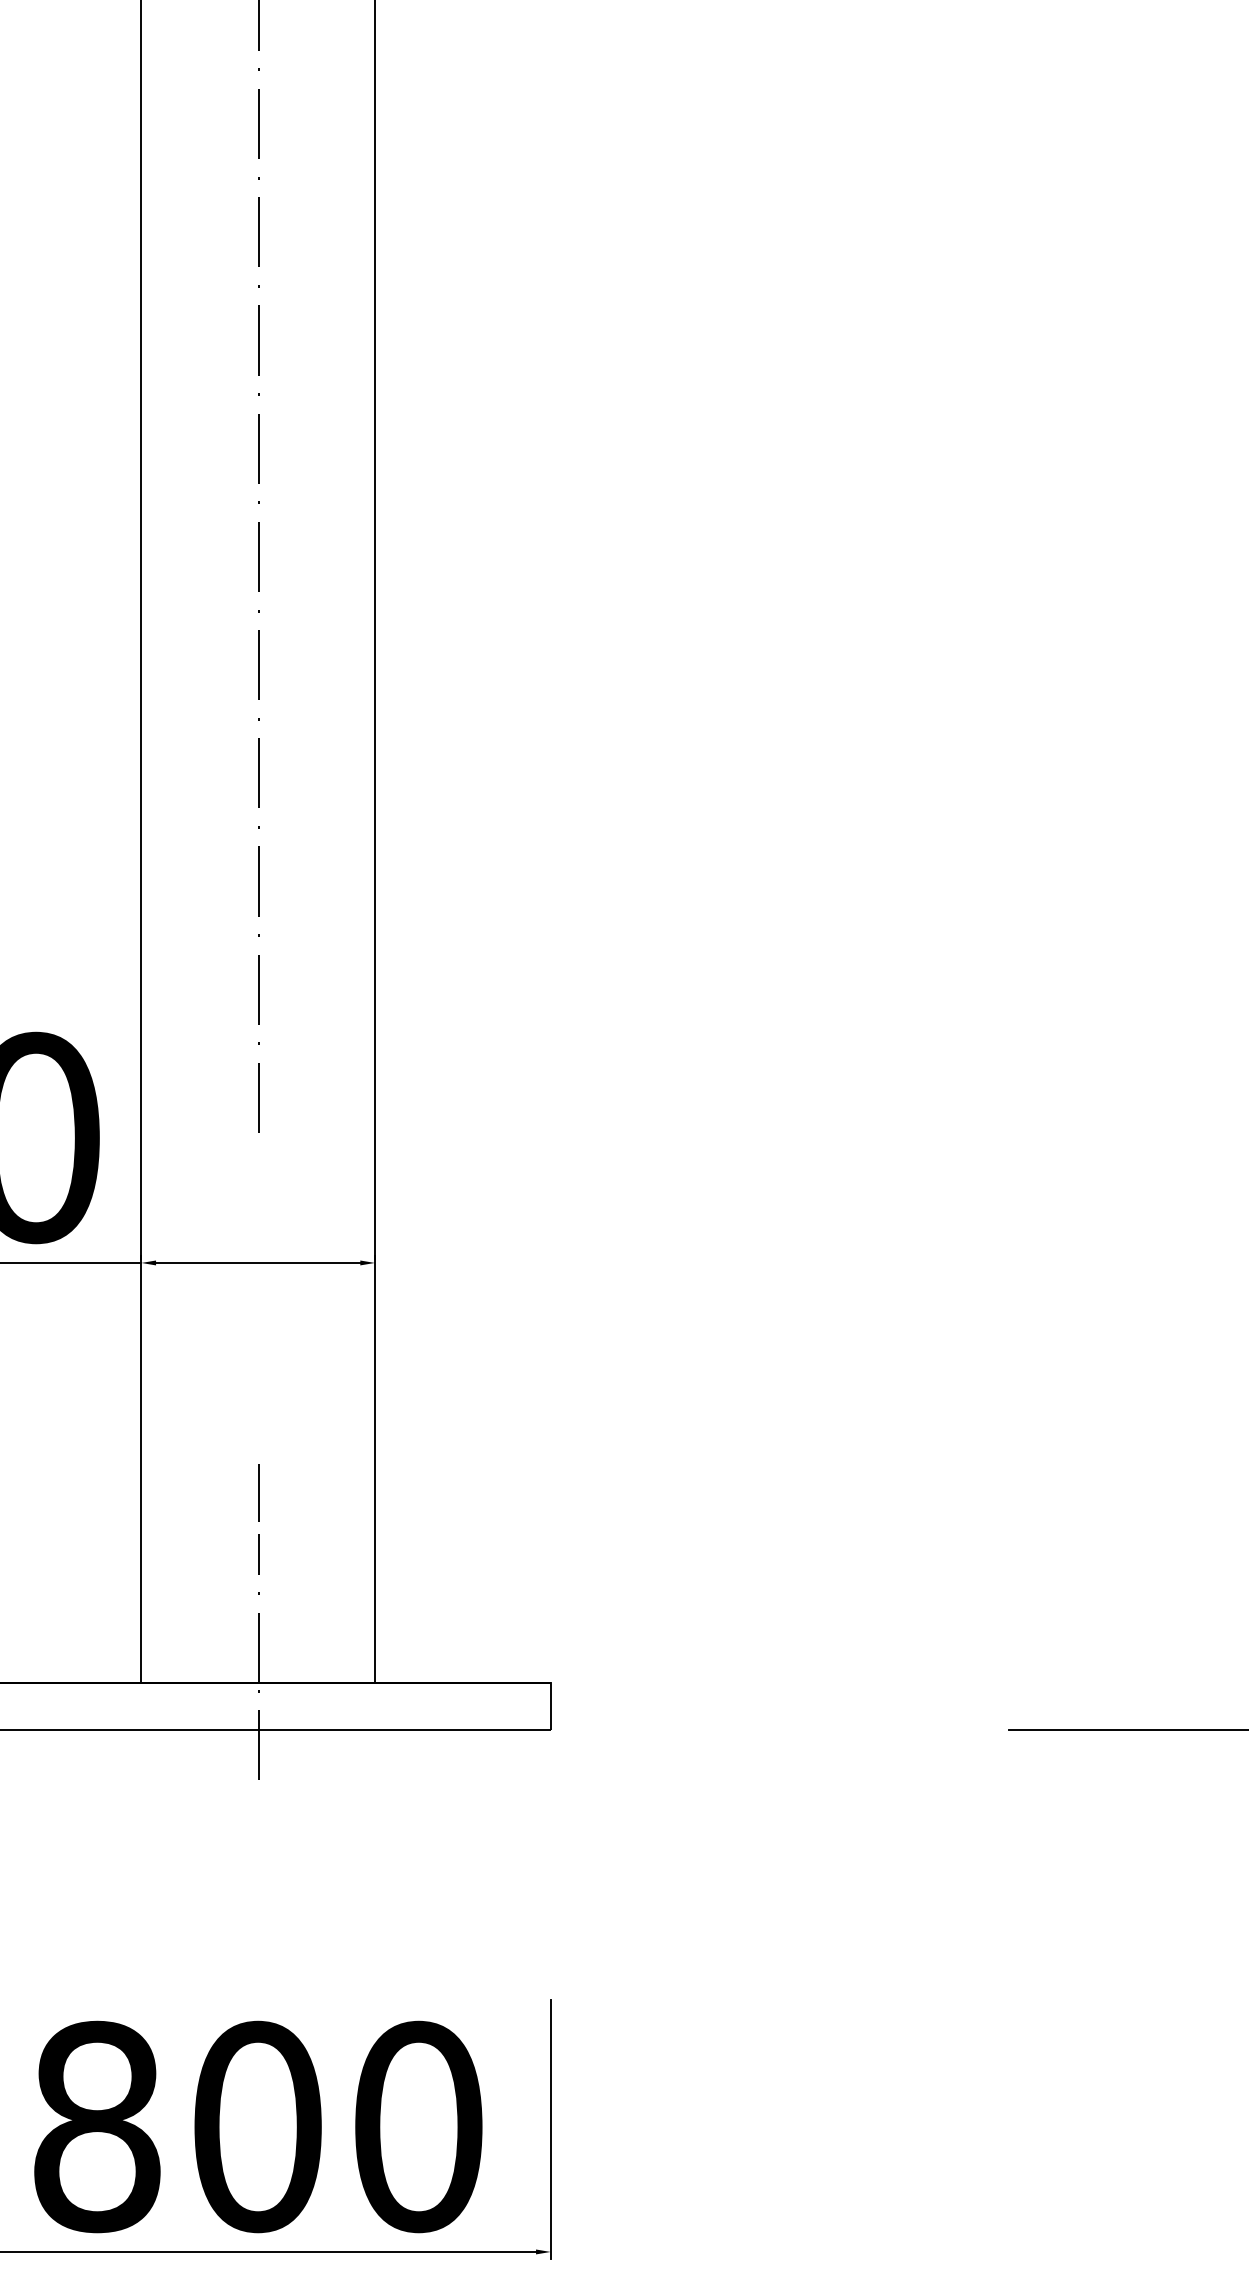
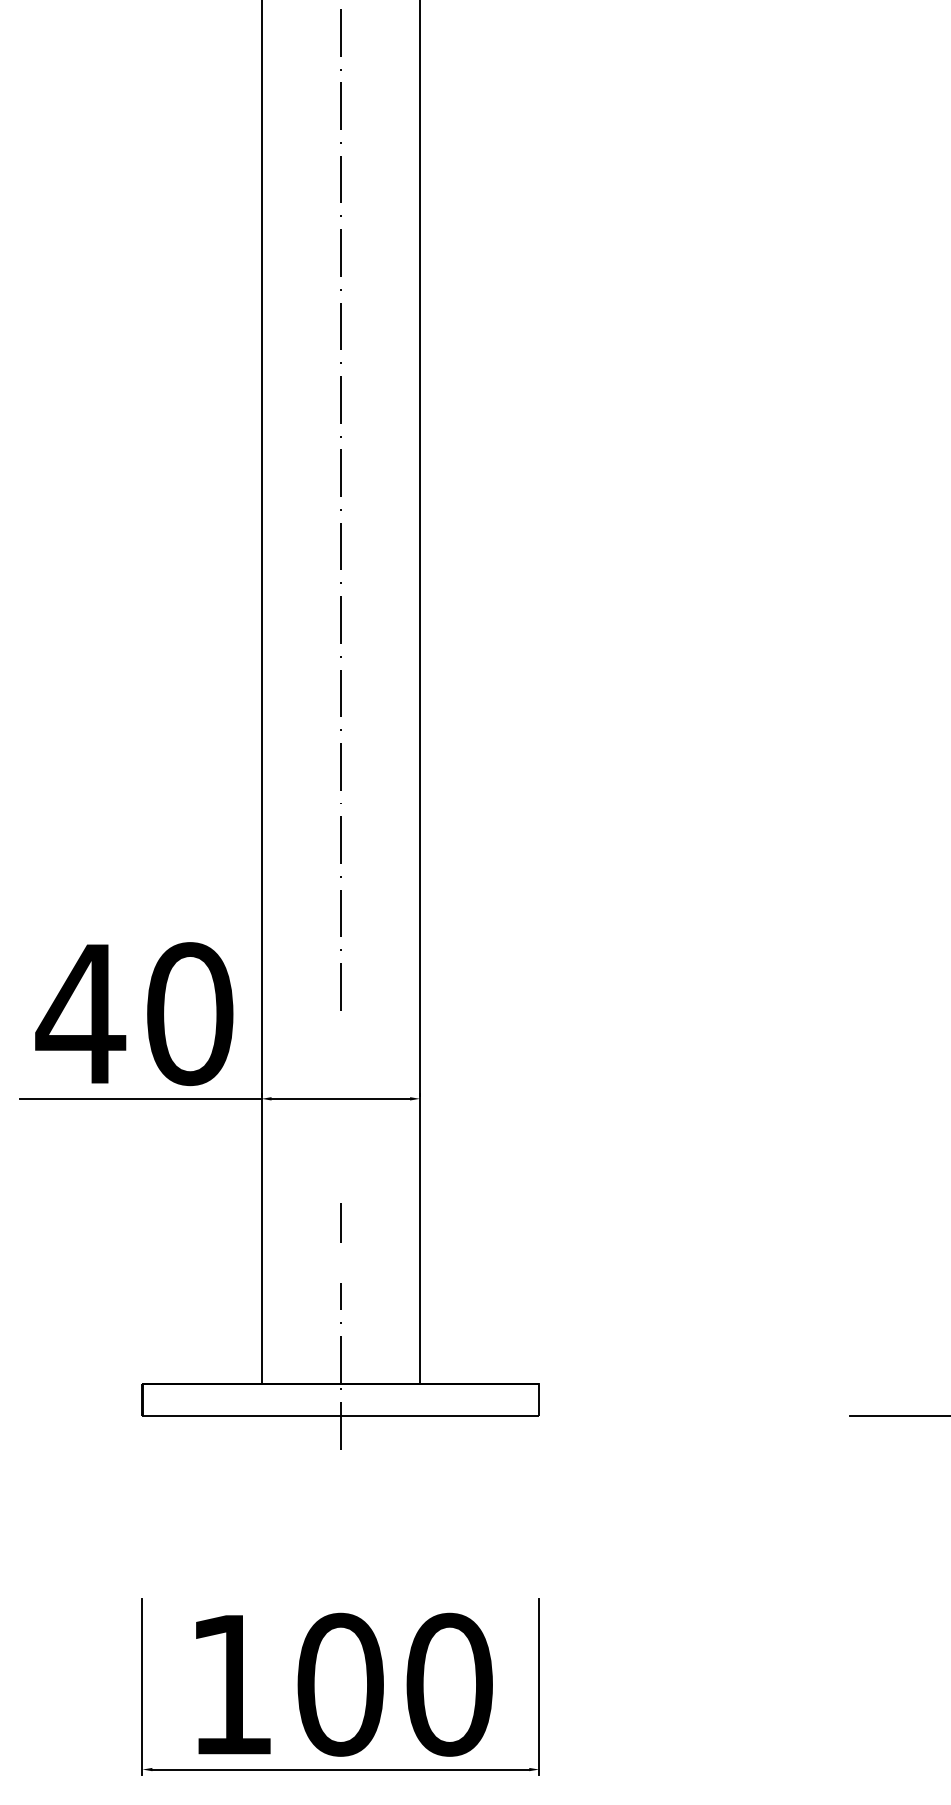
line: (257, 1492) -> (340, 1222), moved
text: (96, 2126) -> (231, 1684), 800 -> 100

